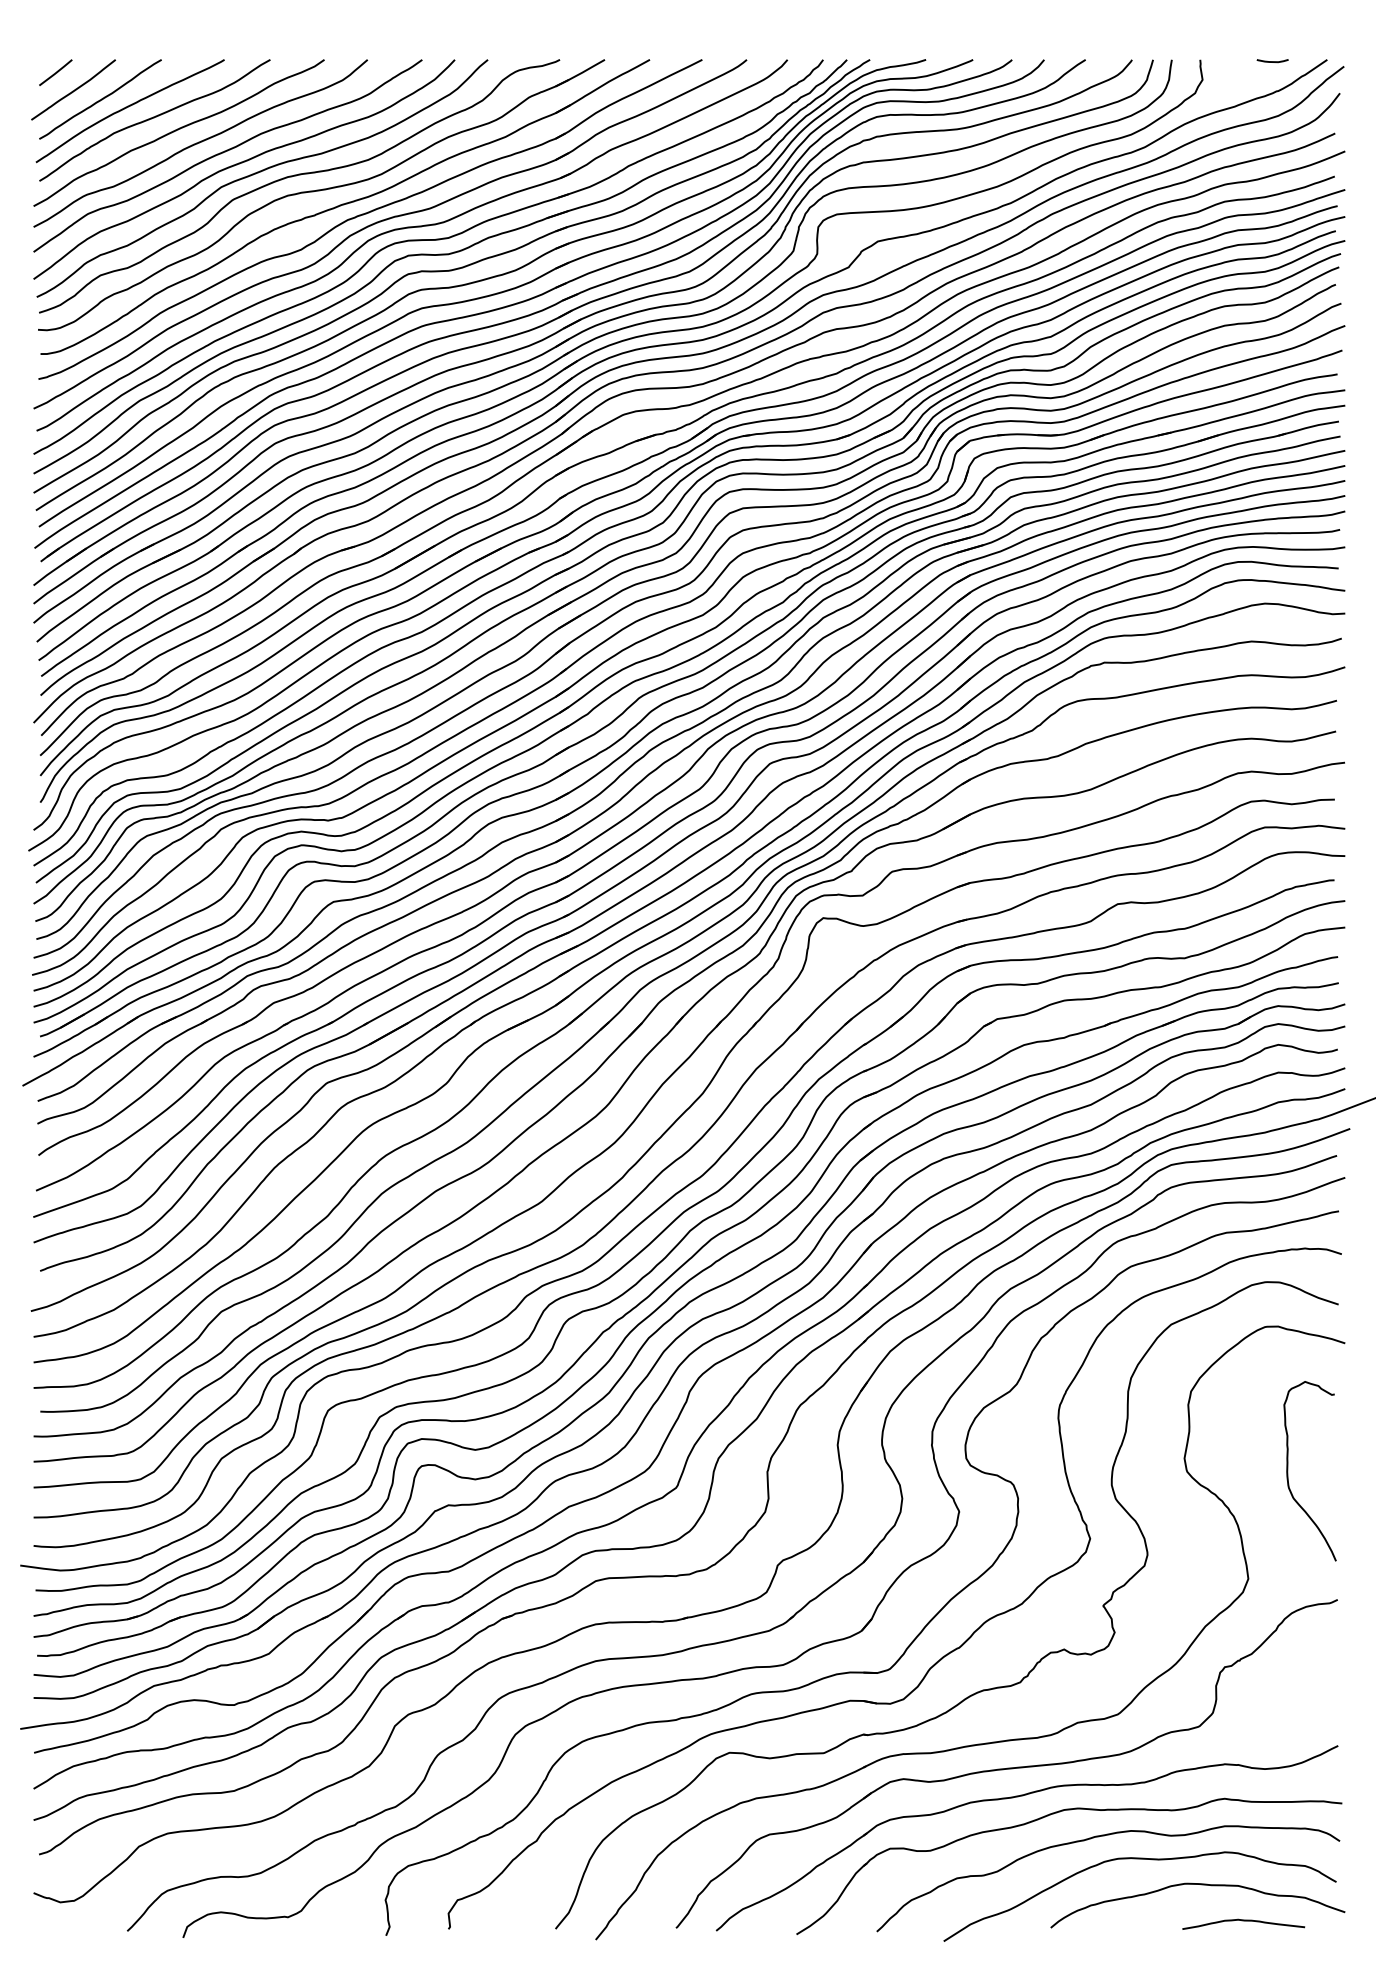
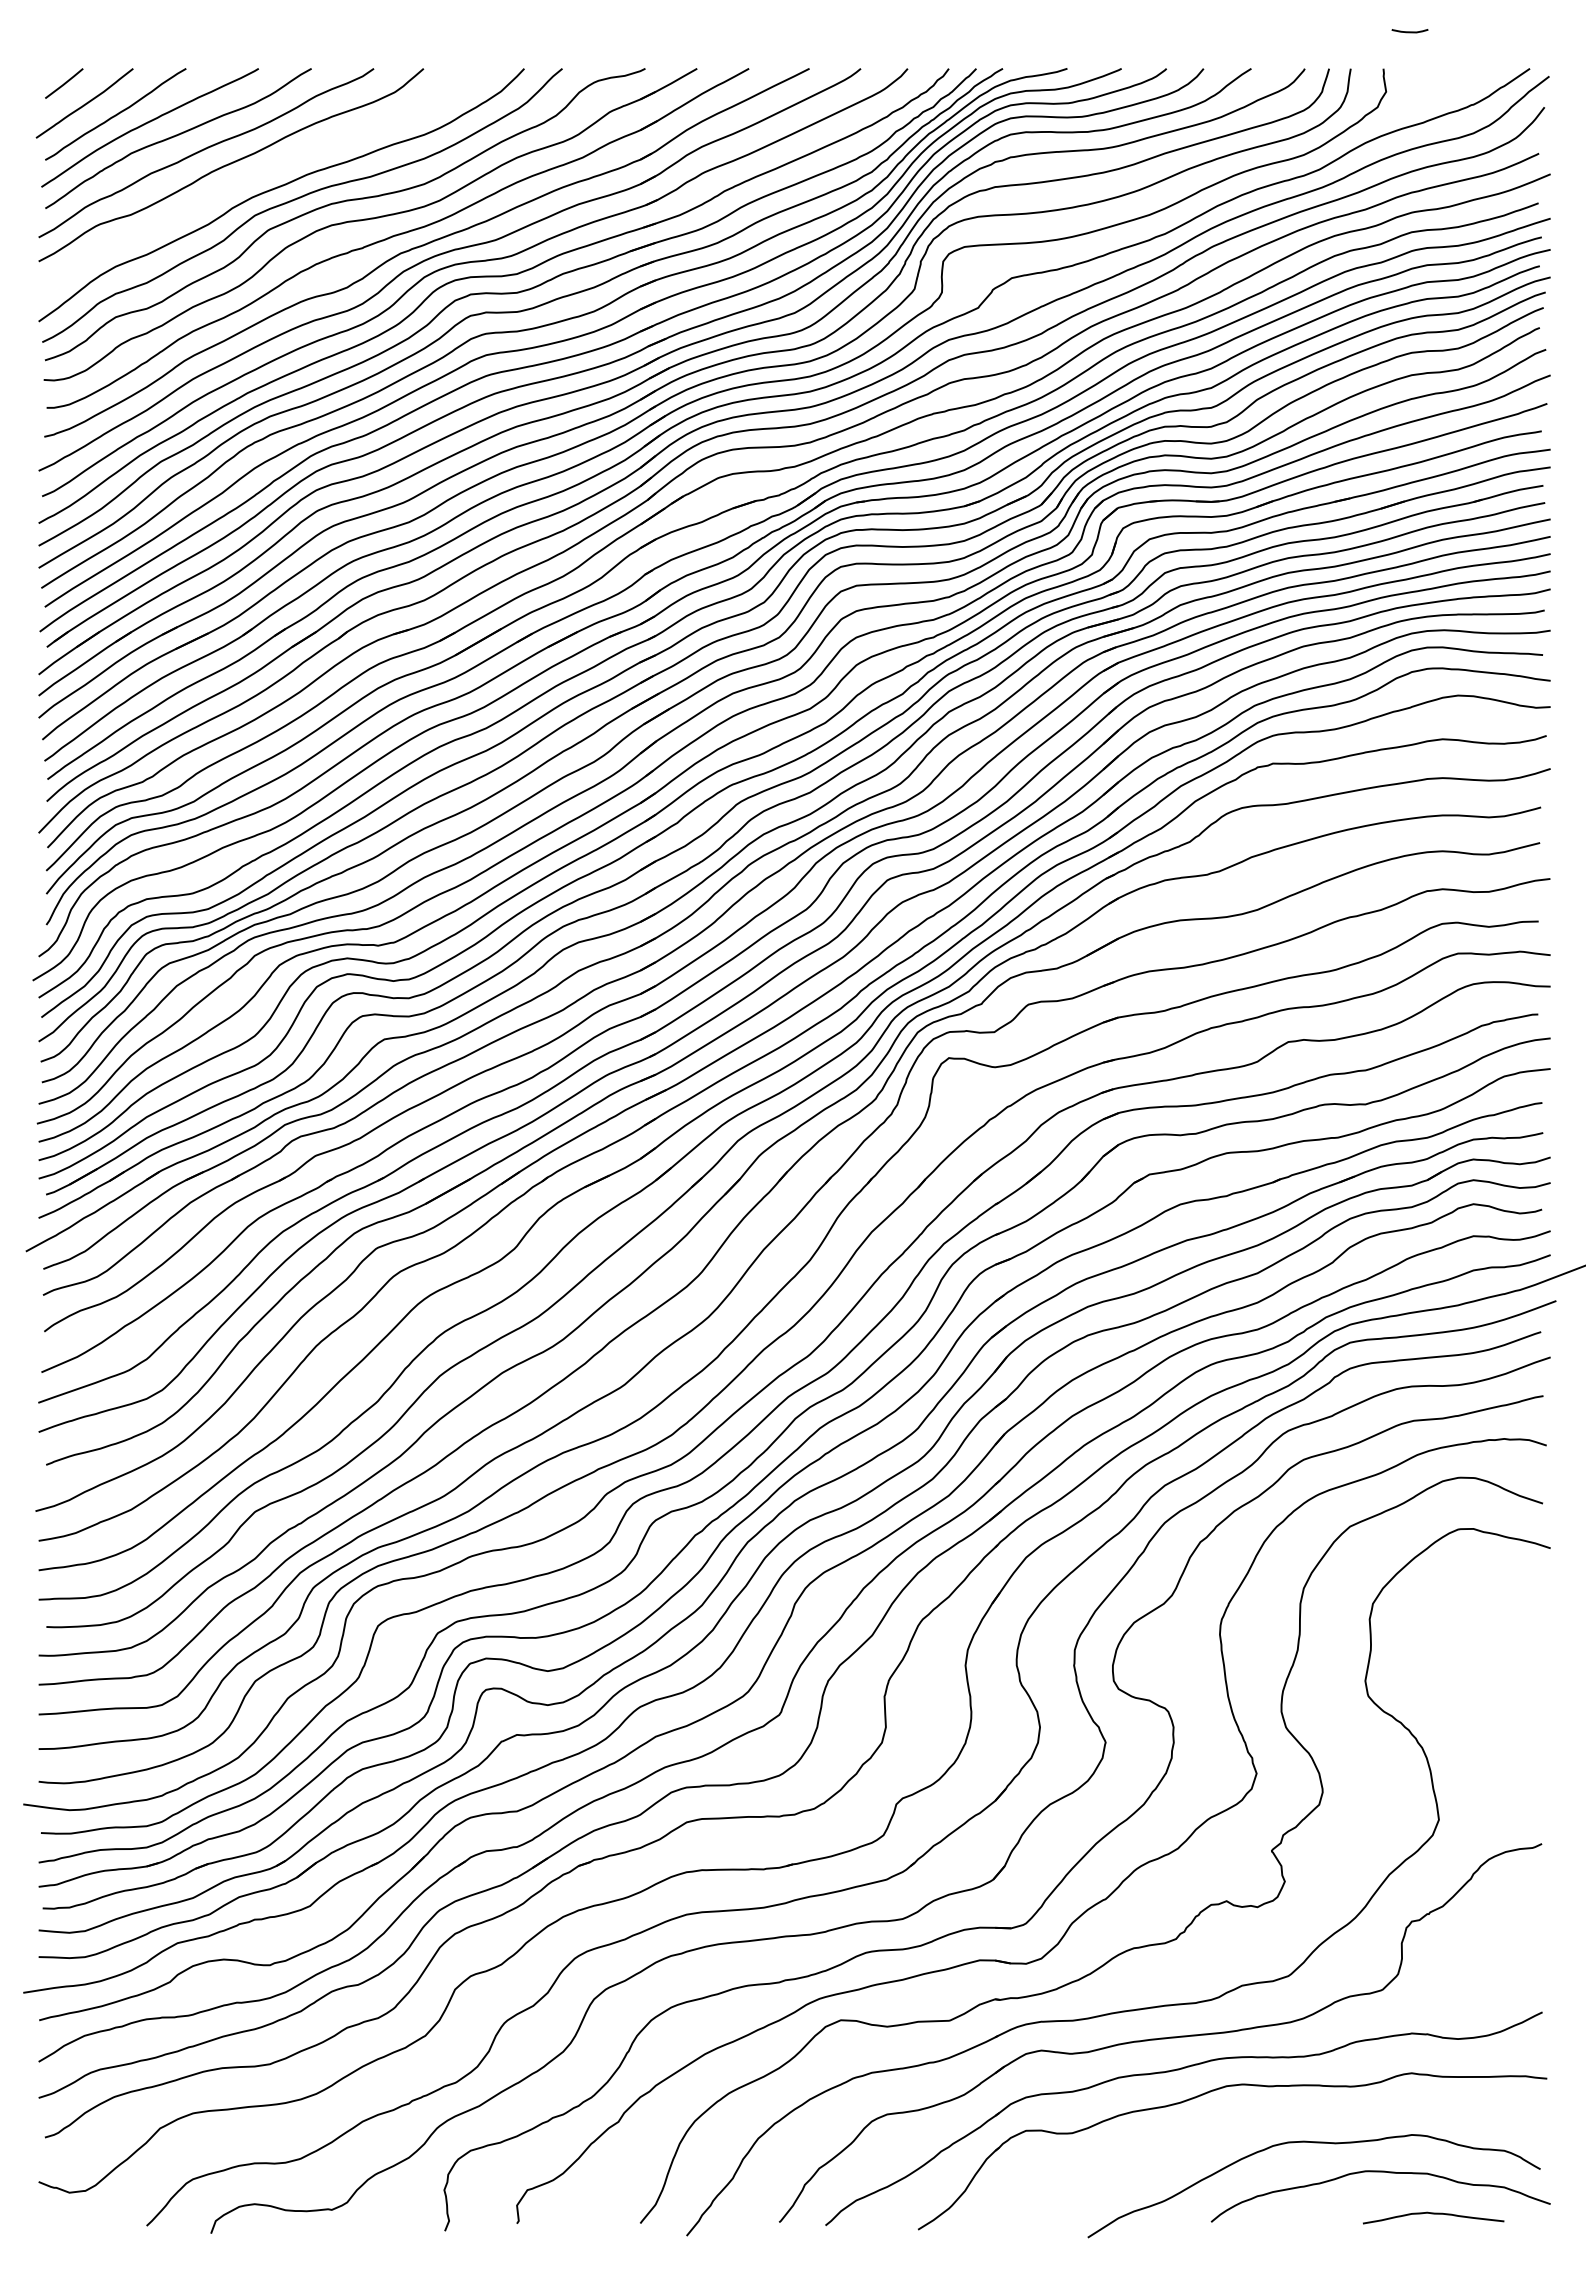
curve: (1272, 61) -> (1409, 31), moved
curve: (225, 152) -> (259, 175), removed
curve: (1287, 1471) -> (1484, 1695), removed
curve: (1099, 1837) -> (1267, 2117), removed

